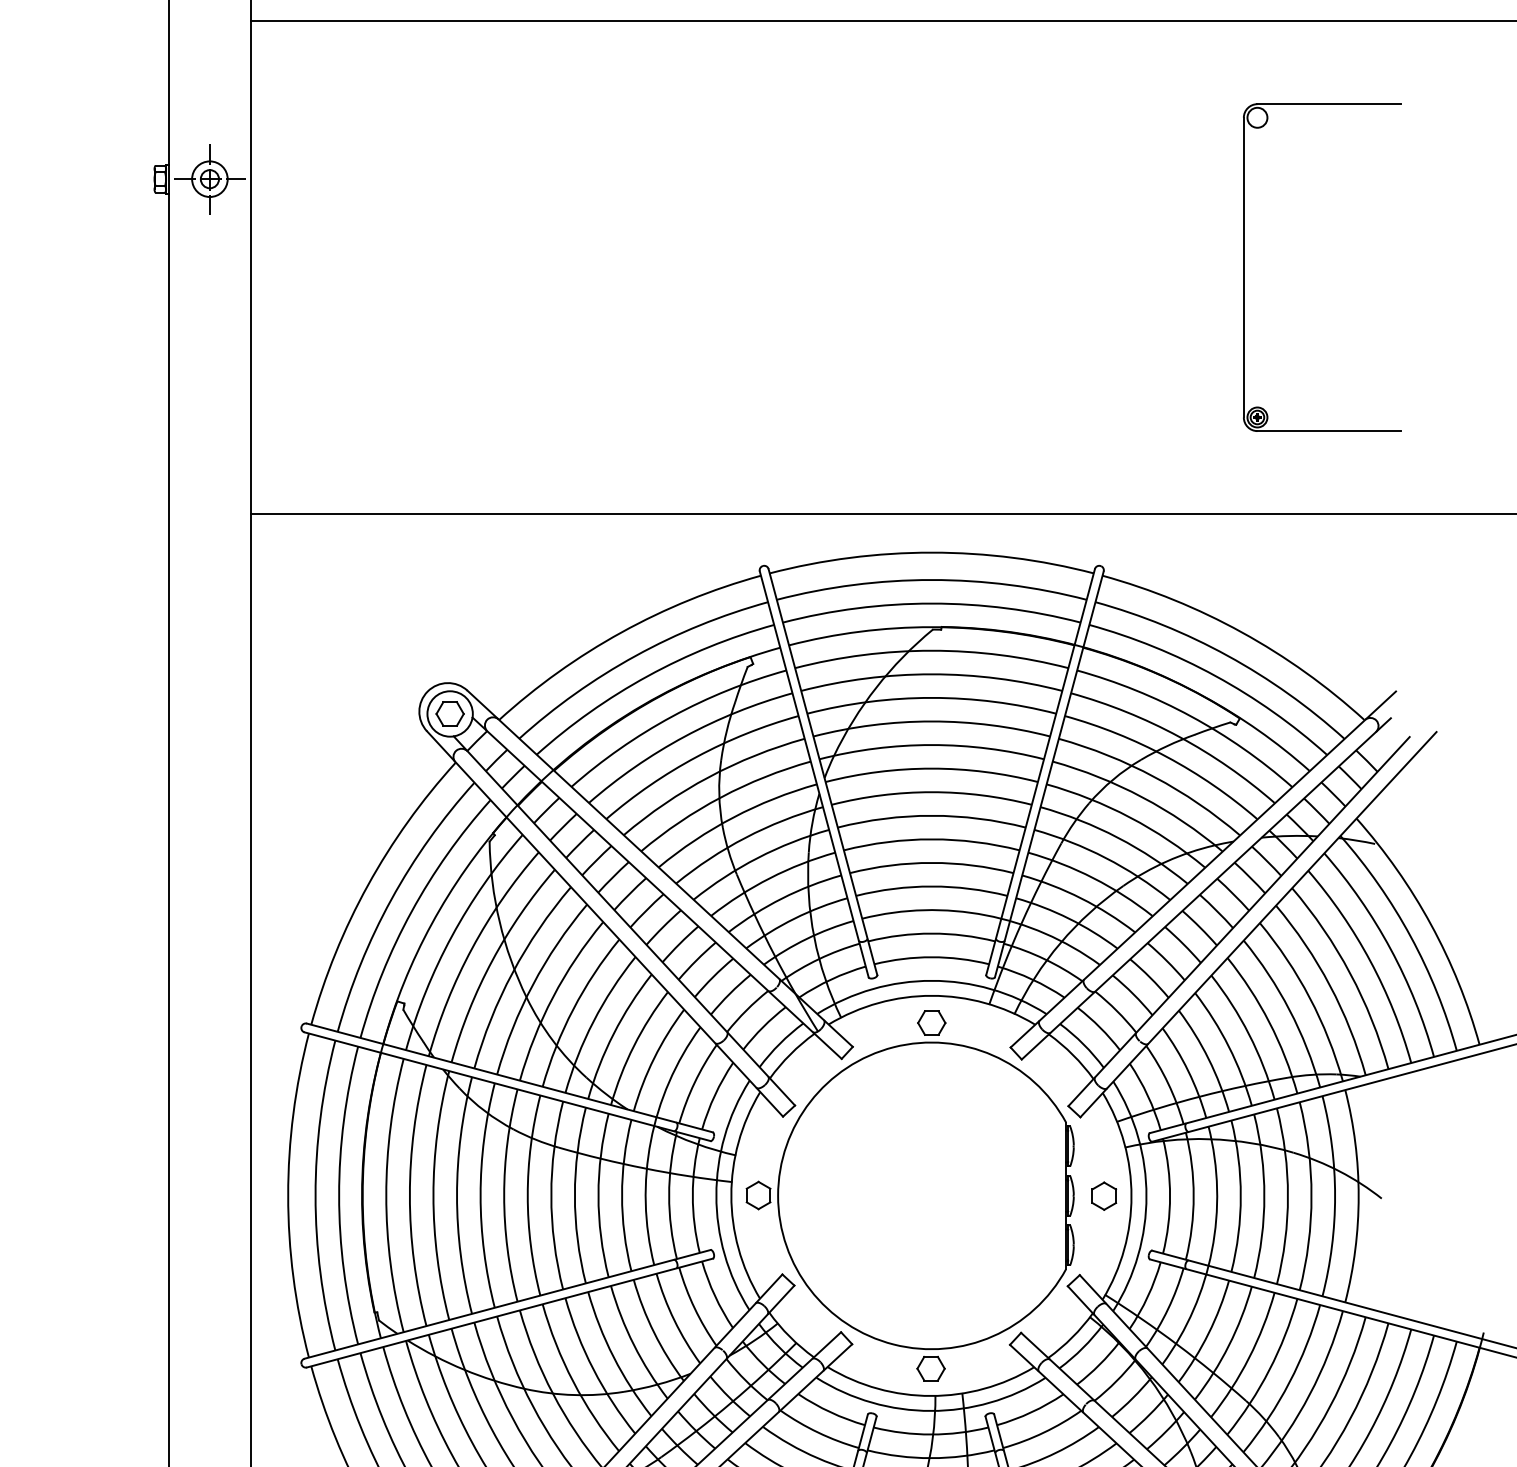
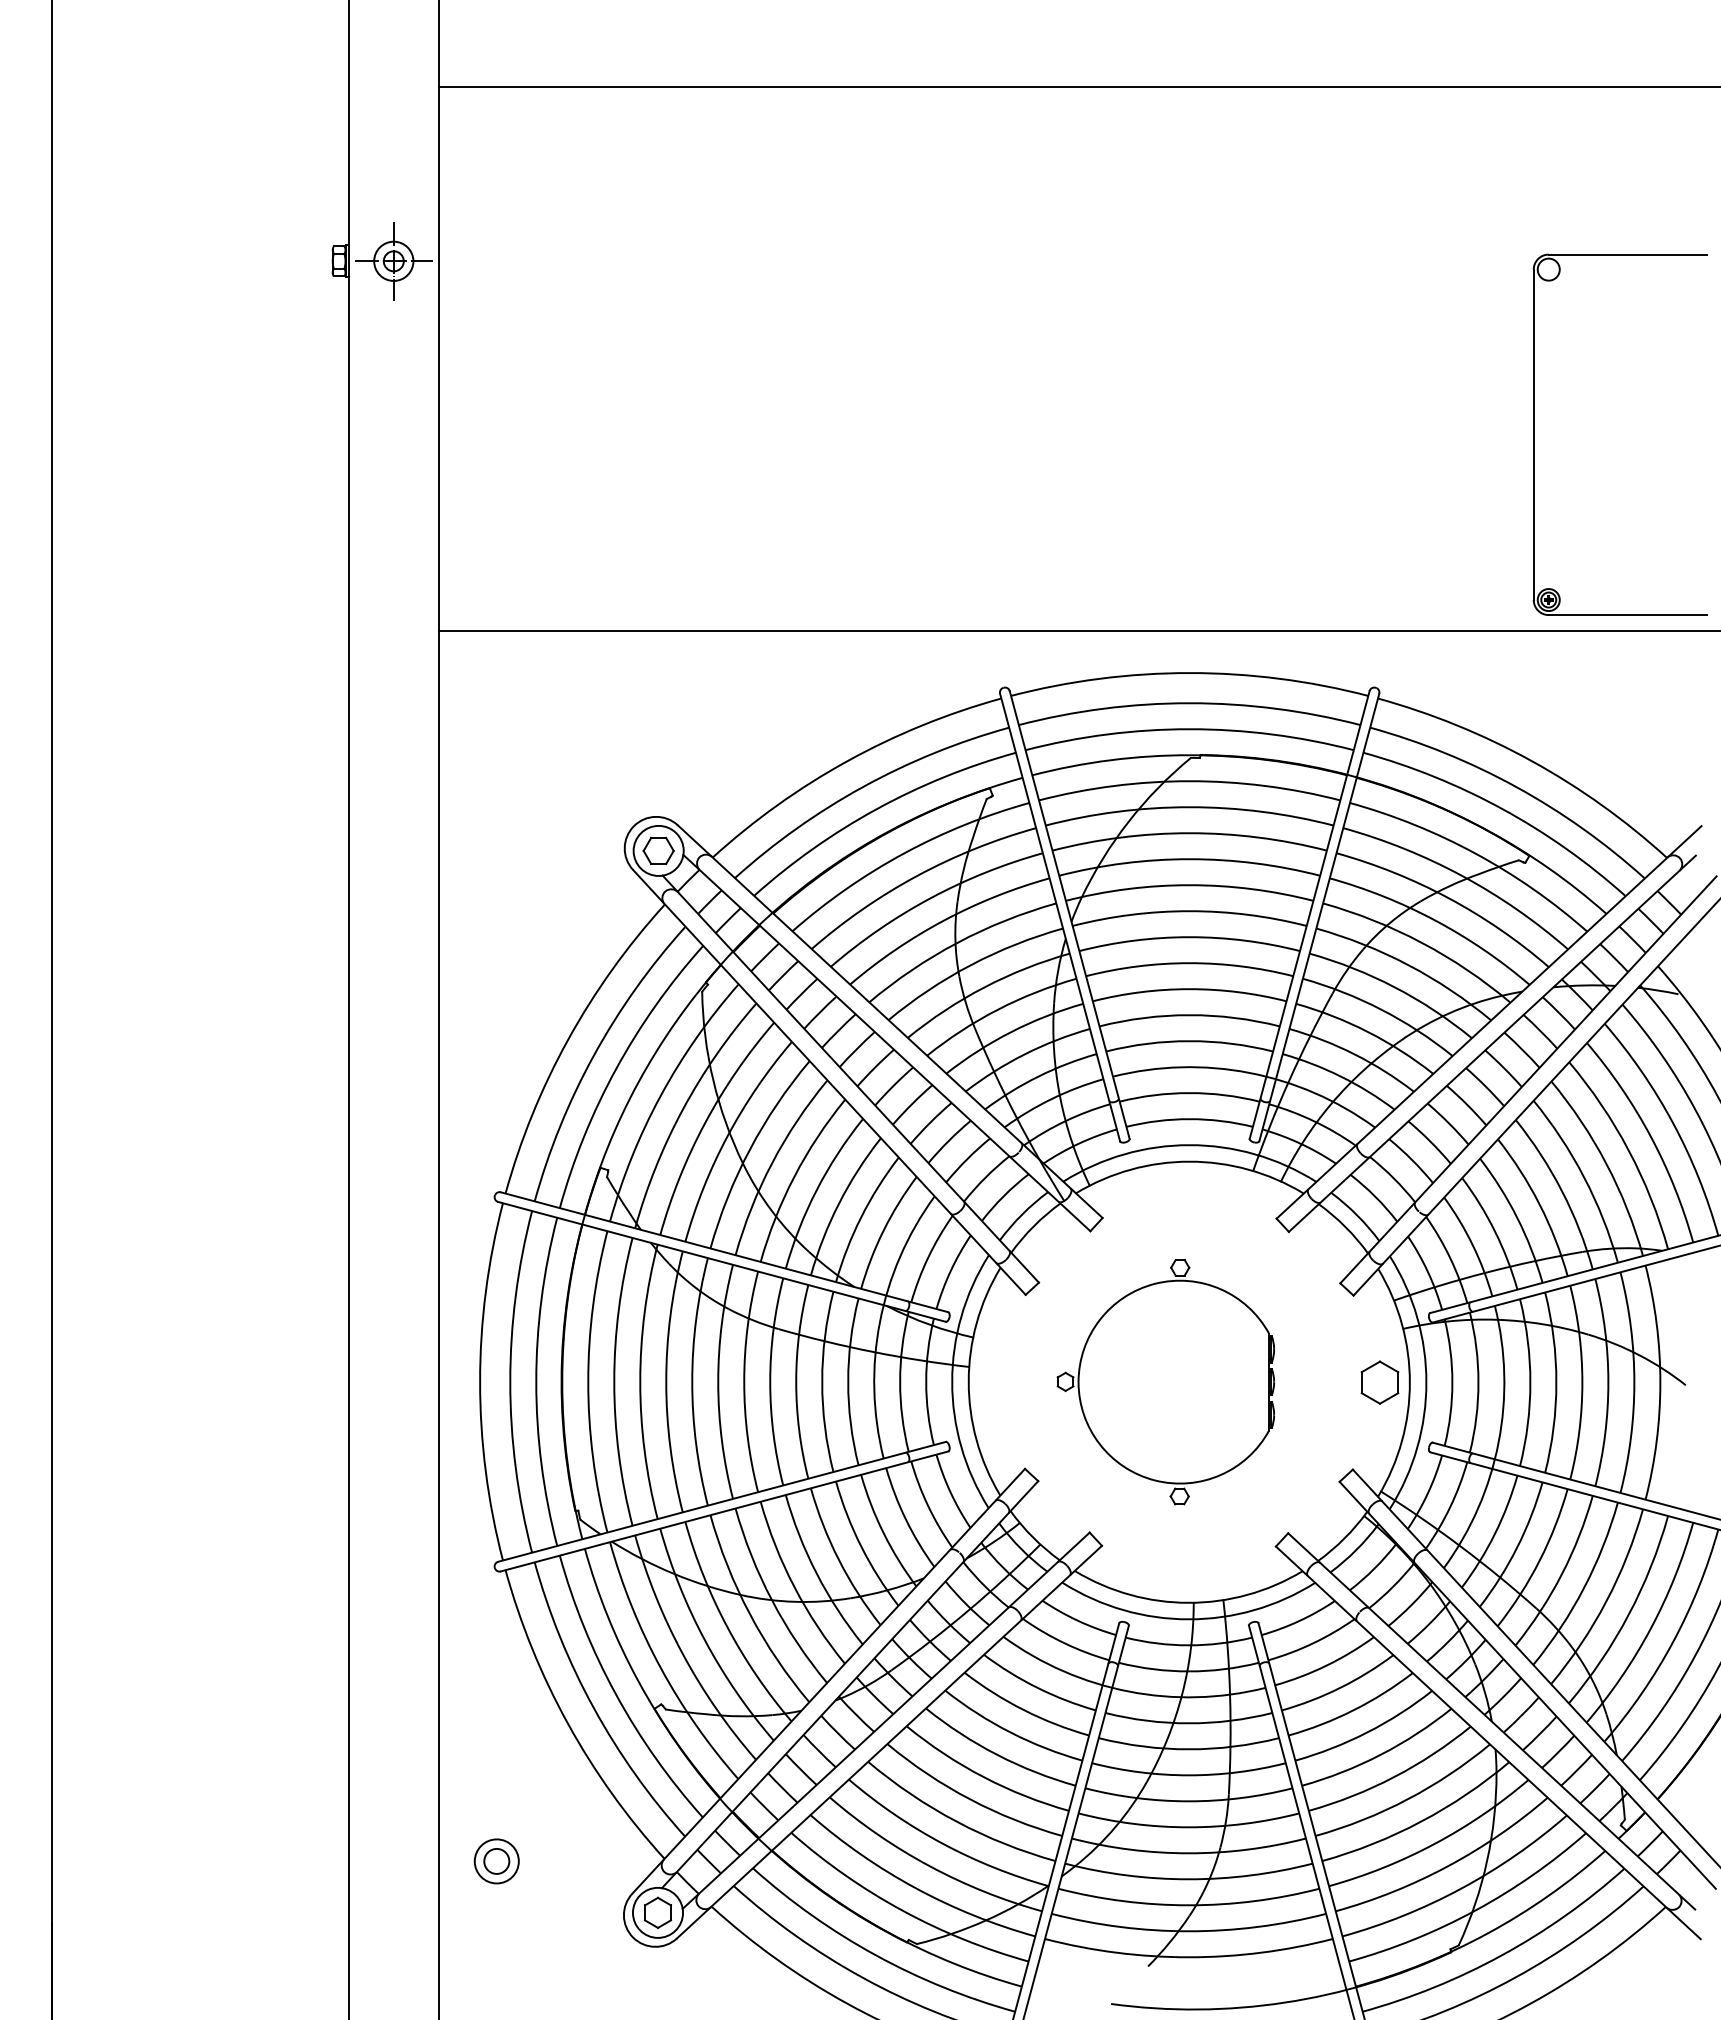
part: (1244, 267) -> (1534, 434), moved
part: (909, 1195) -> (1165, 1381), size x0.6
part: (1103, 1196) -> (1379, 1382), size x1.4

